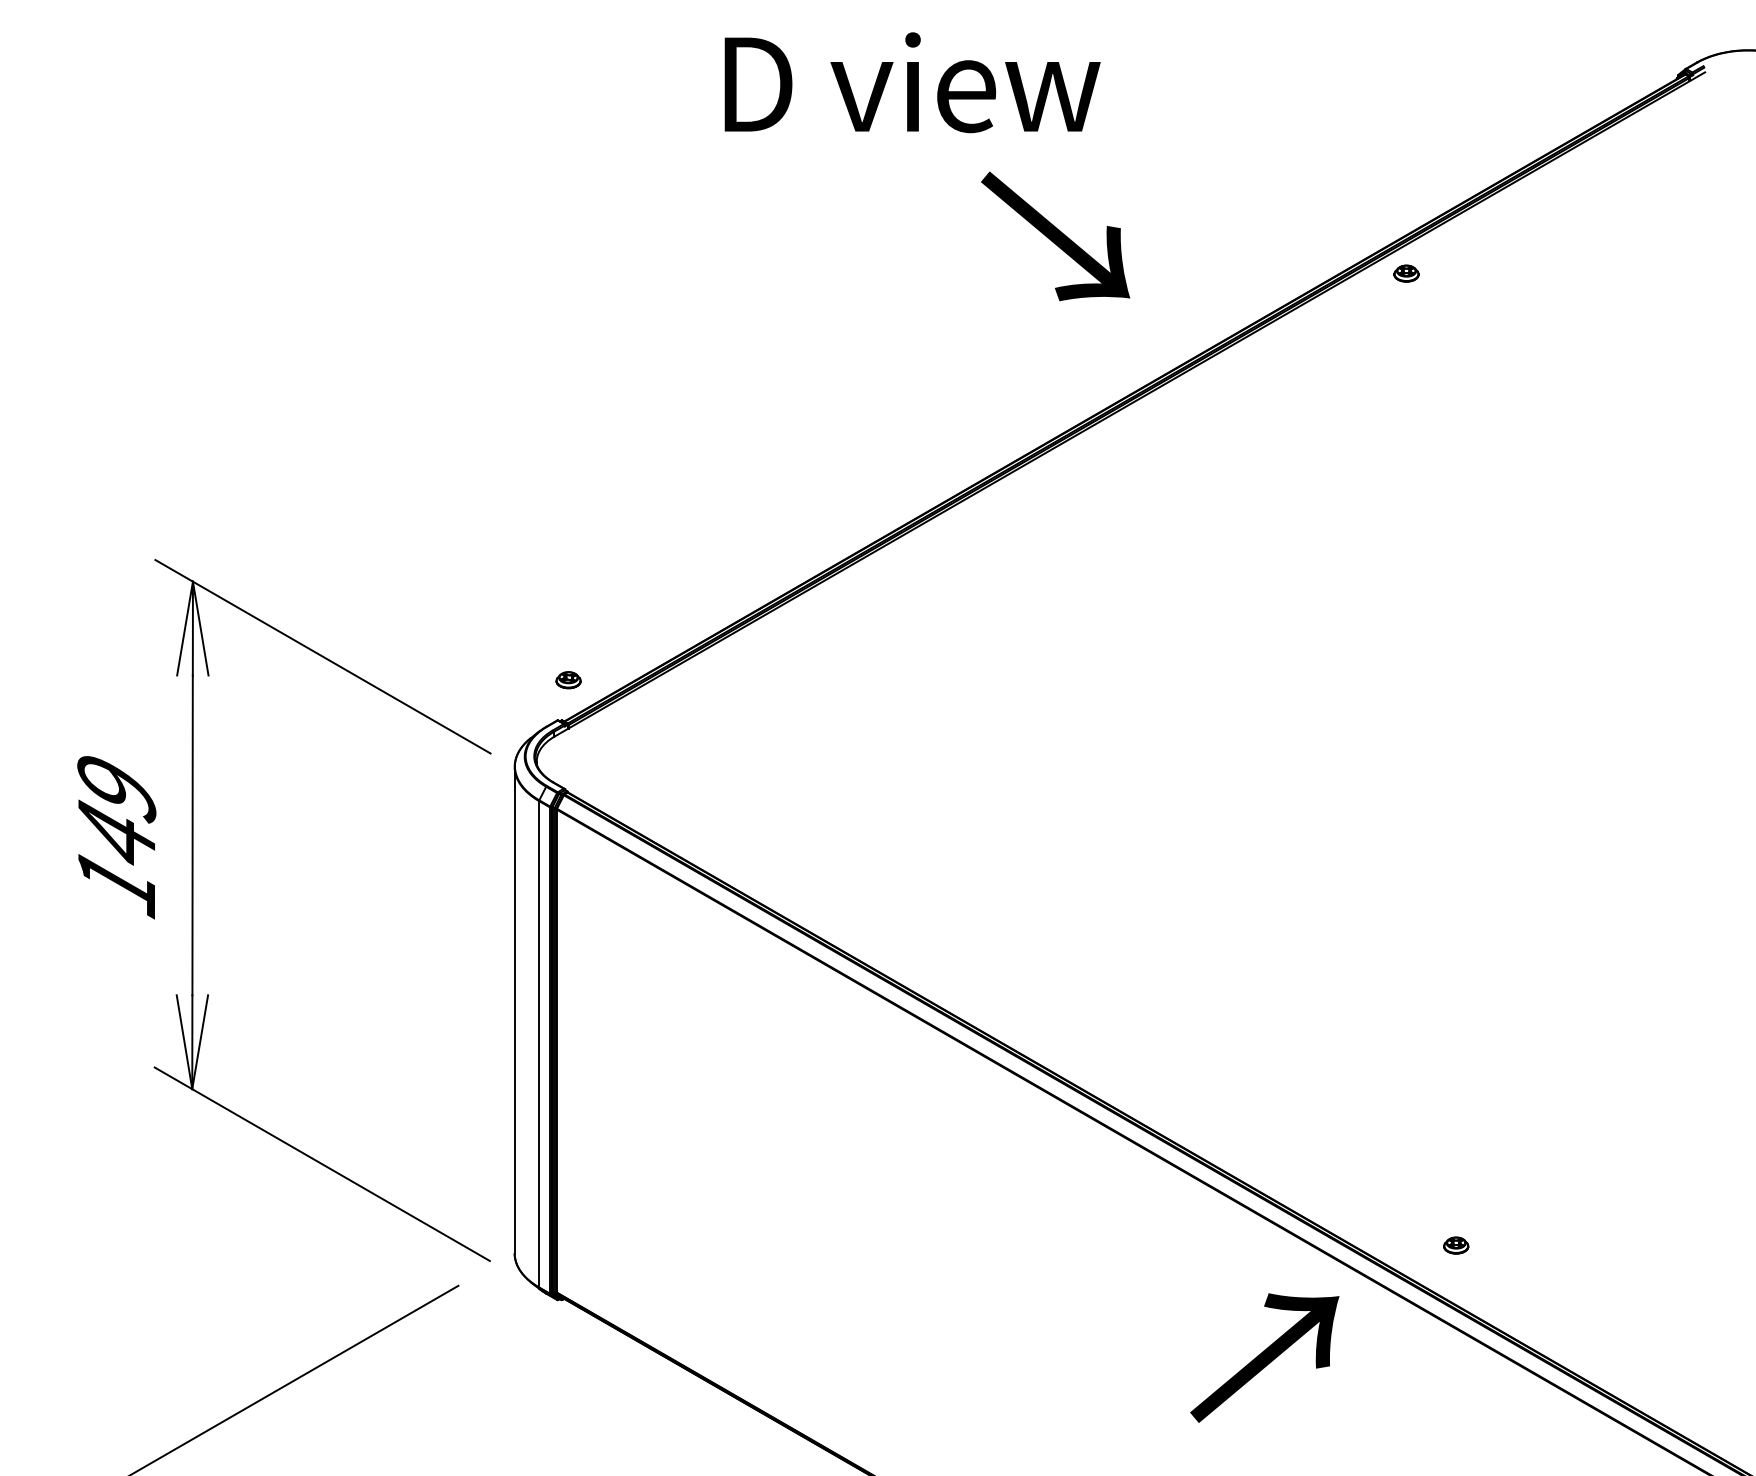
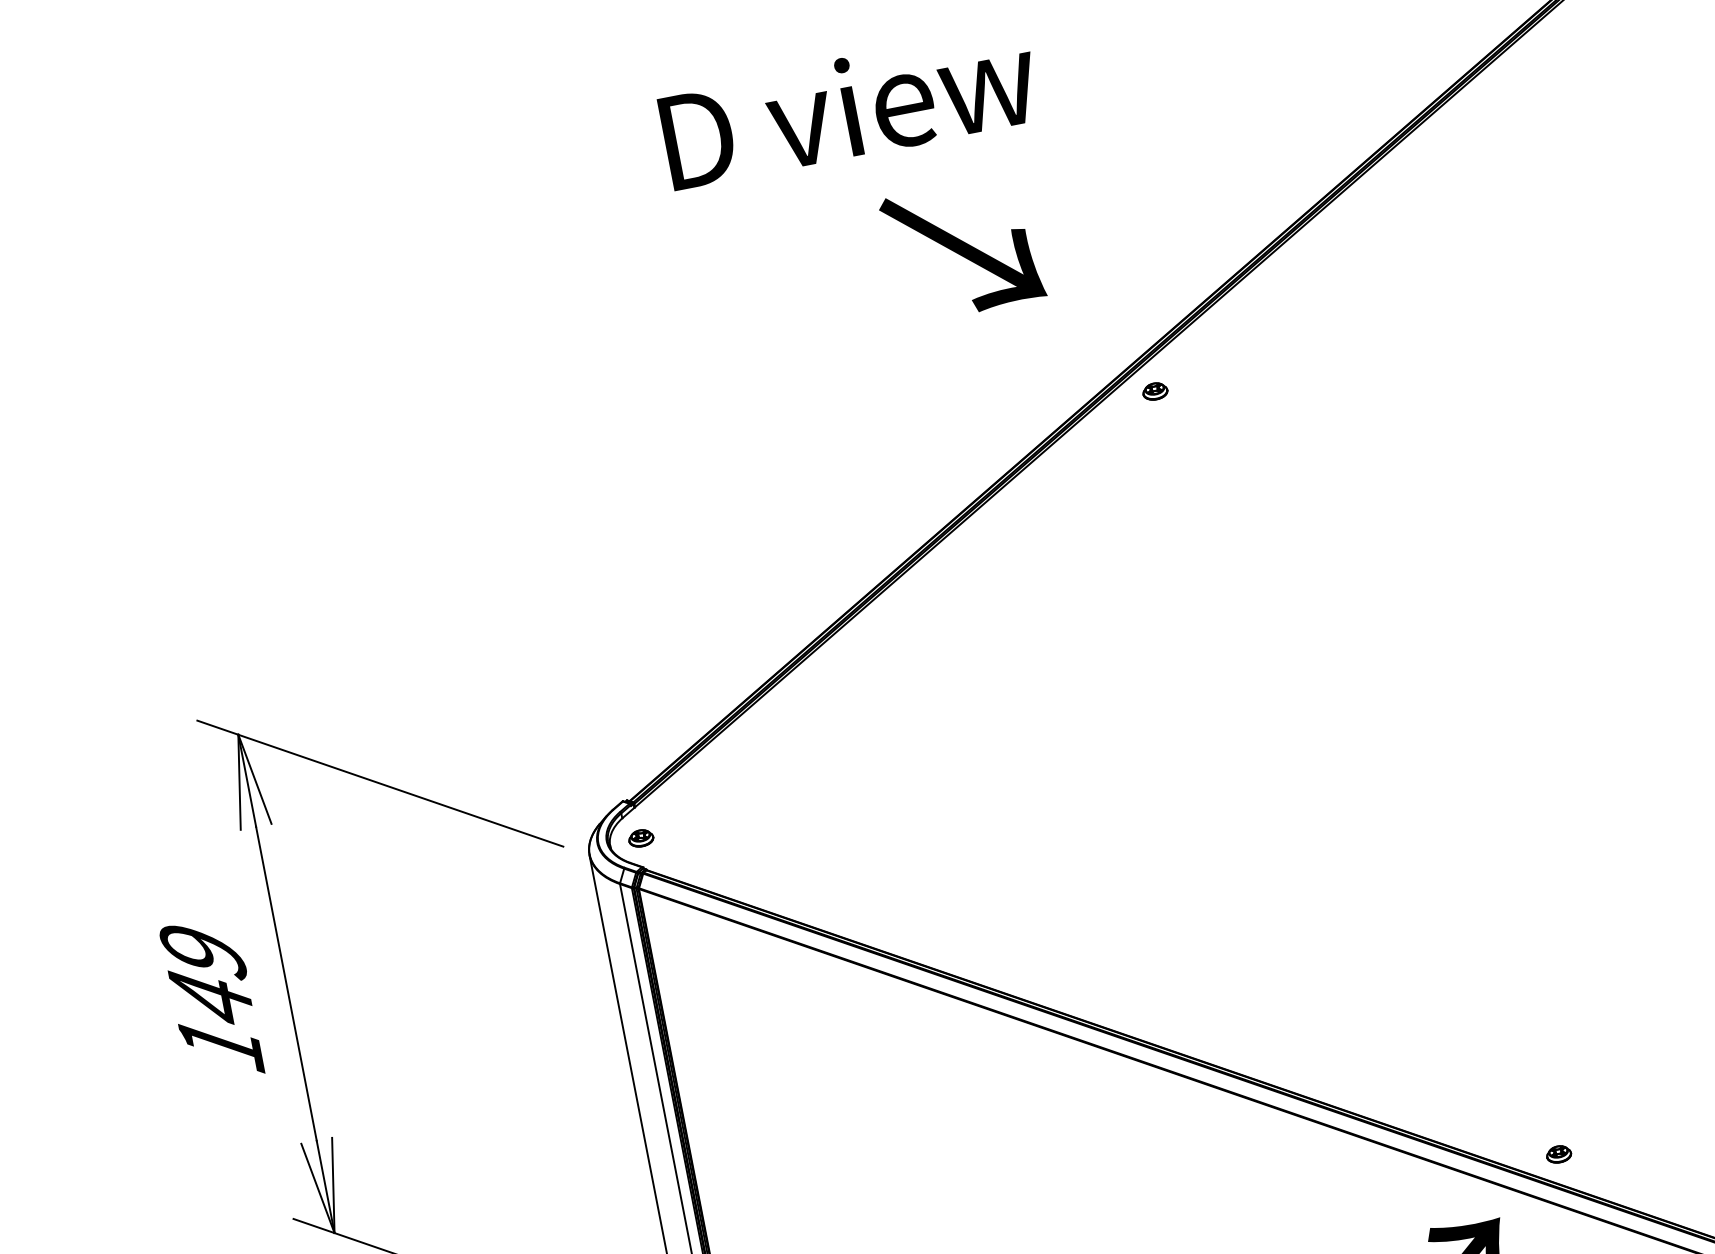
text: (1055, 236) -> (962, 249), moved
part: (1406, 273) -> (1155, 391), moved
part: (568, 680) -> (641, 838), moved
part: (1456, 1245) -> (1559, 1154), moved

